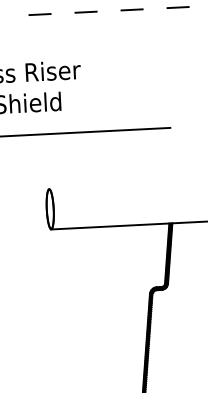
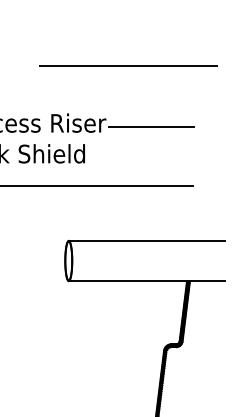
line: (100, 11) -> (128, 66), dashed -> solid
line: (126, 70) -> (151, 126), added
line: (126, 184) -> (146, 240), added

